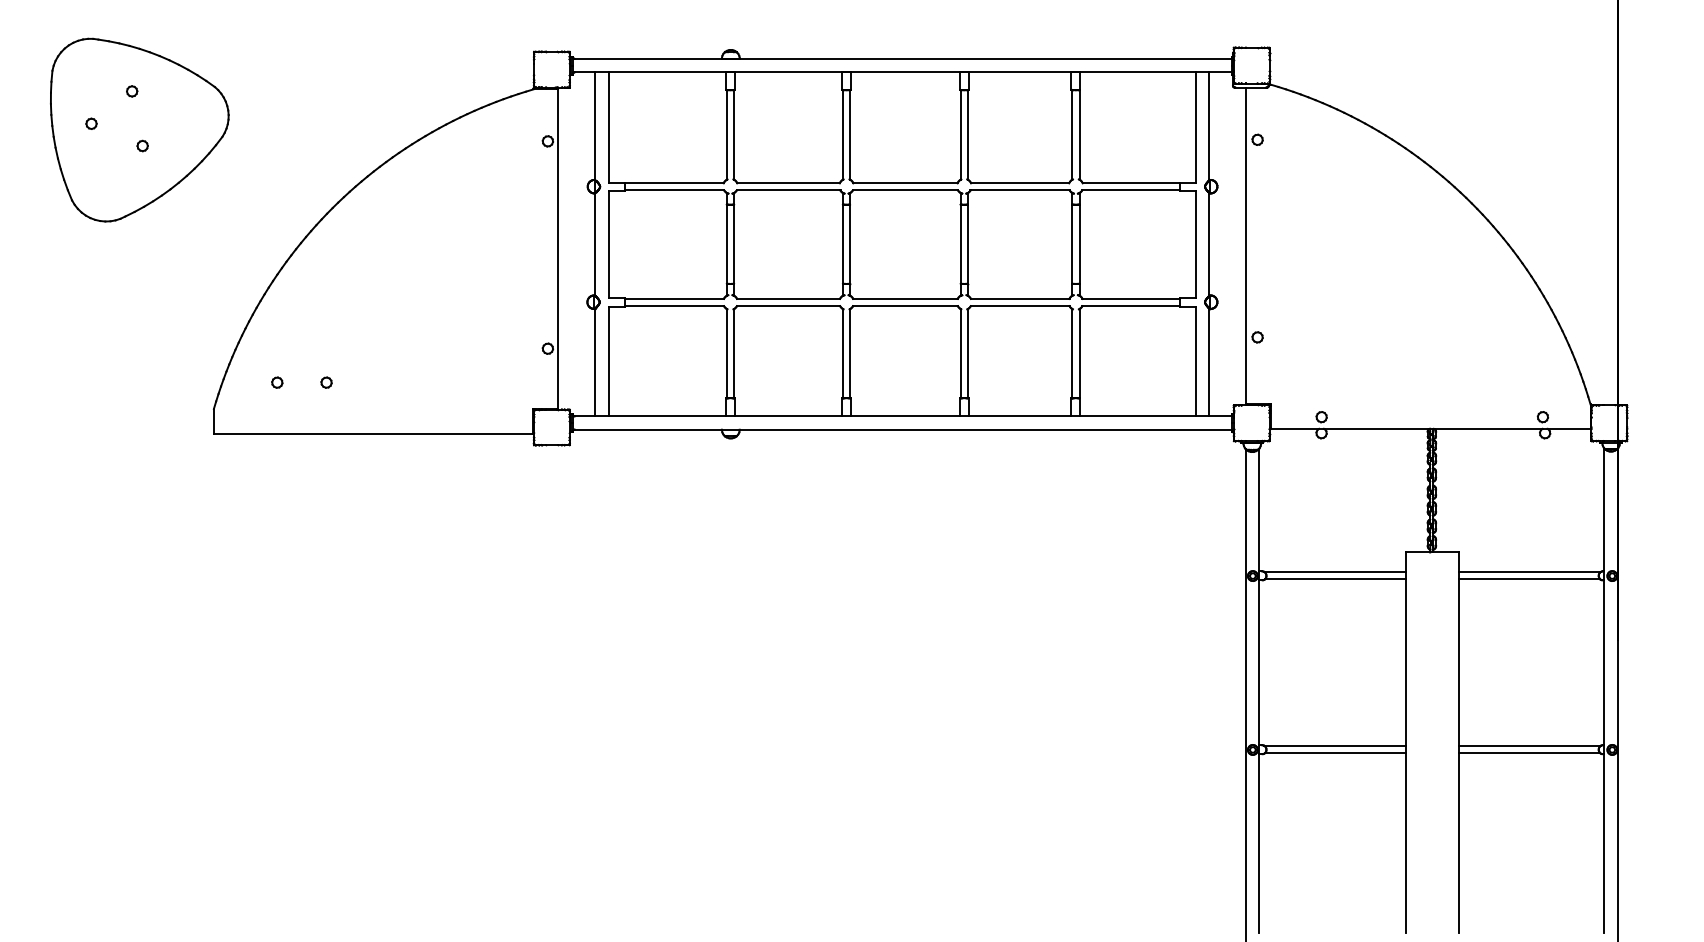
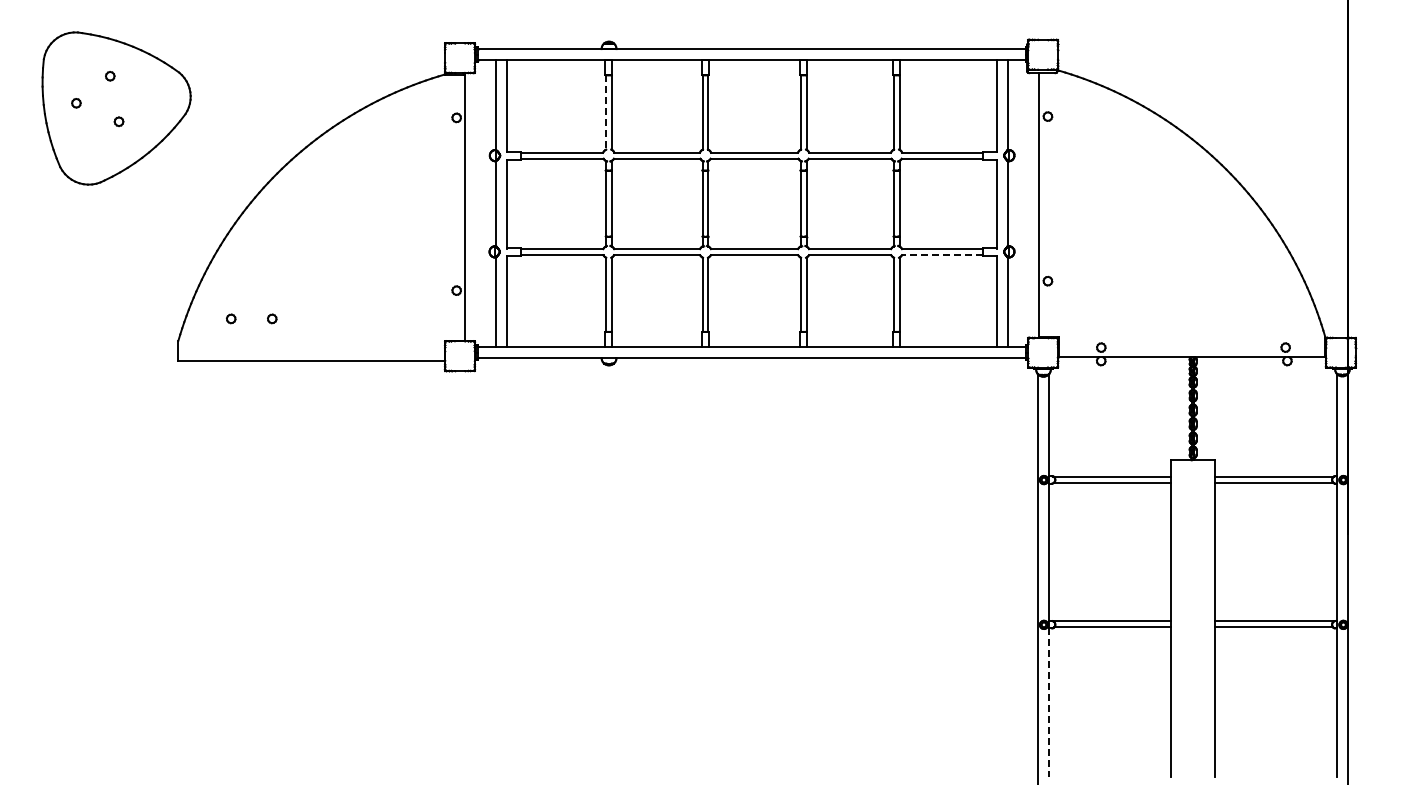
line: (726, 136) -> (605, 113), solid -> dashed
line: (1131, 306) -> (942, 255), solid -> dashed
line: (1259, 844) -> (1049, 703), solid -> dashed

